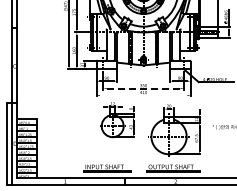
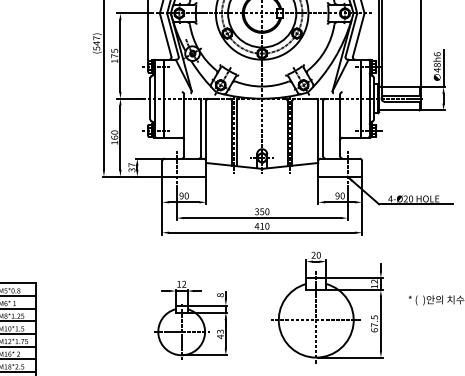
line: (143, 88) -> (261, 217), dashed -> solid
line: (143, 95) -> (261, 232), added
part: (117, 120) -> (191, 319), moved

